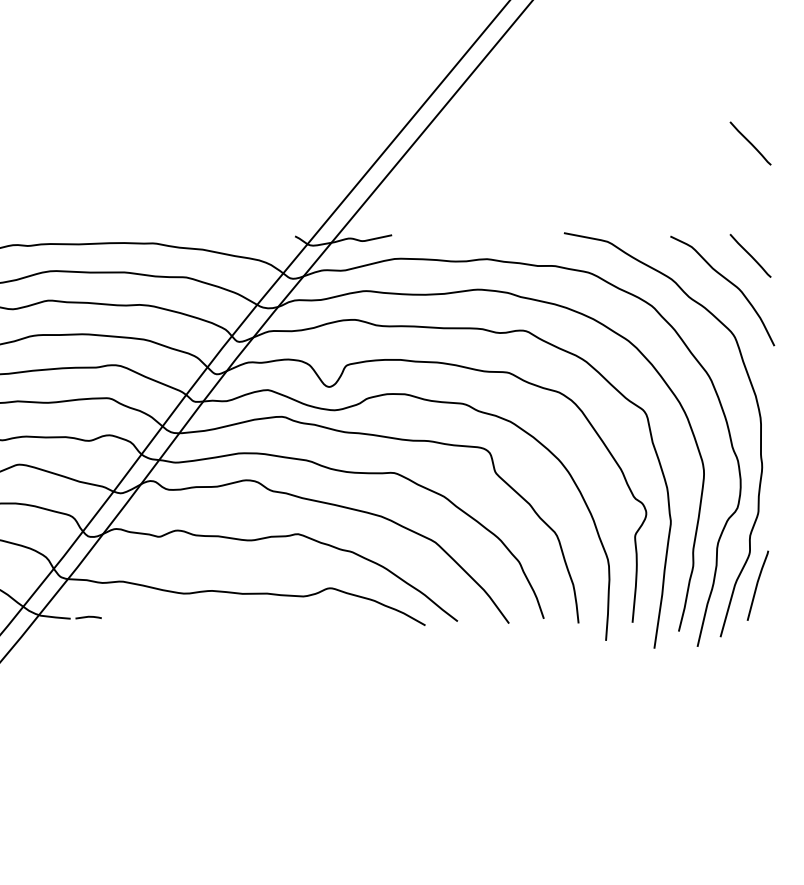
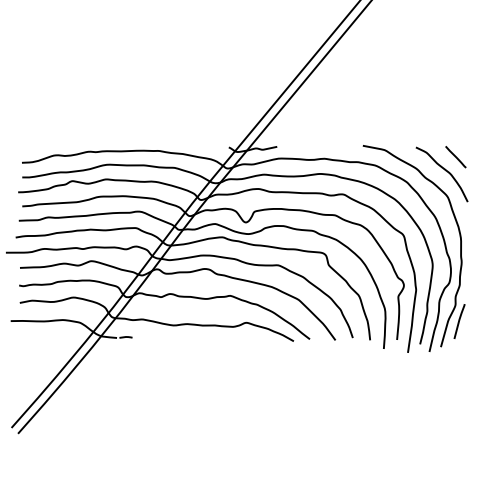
line: (749, 144) -> (455, 101), removed

